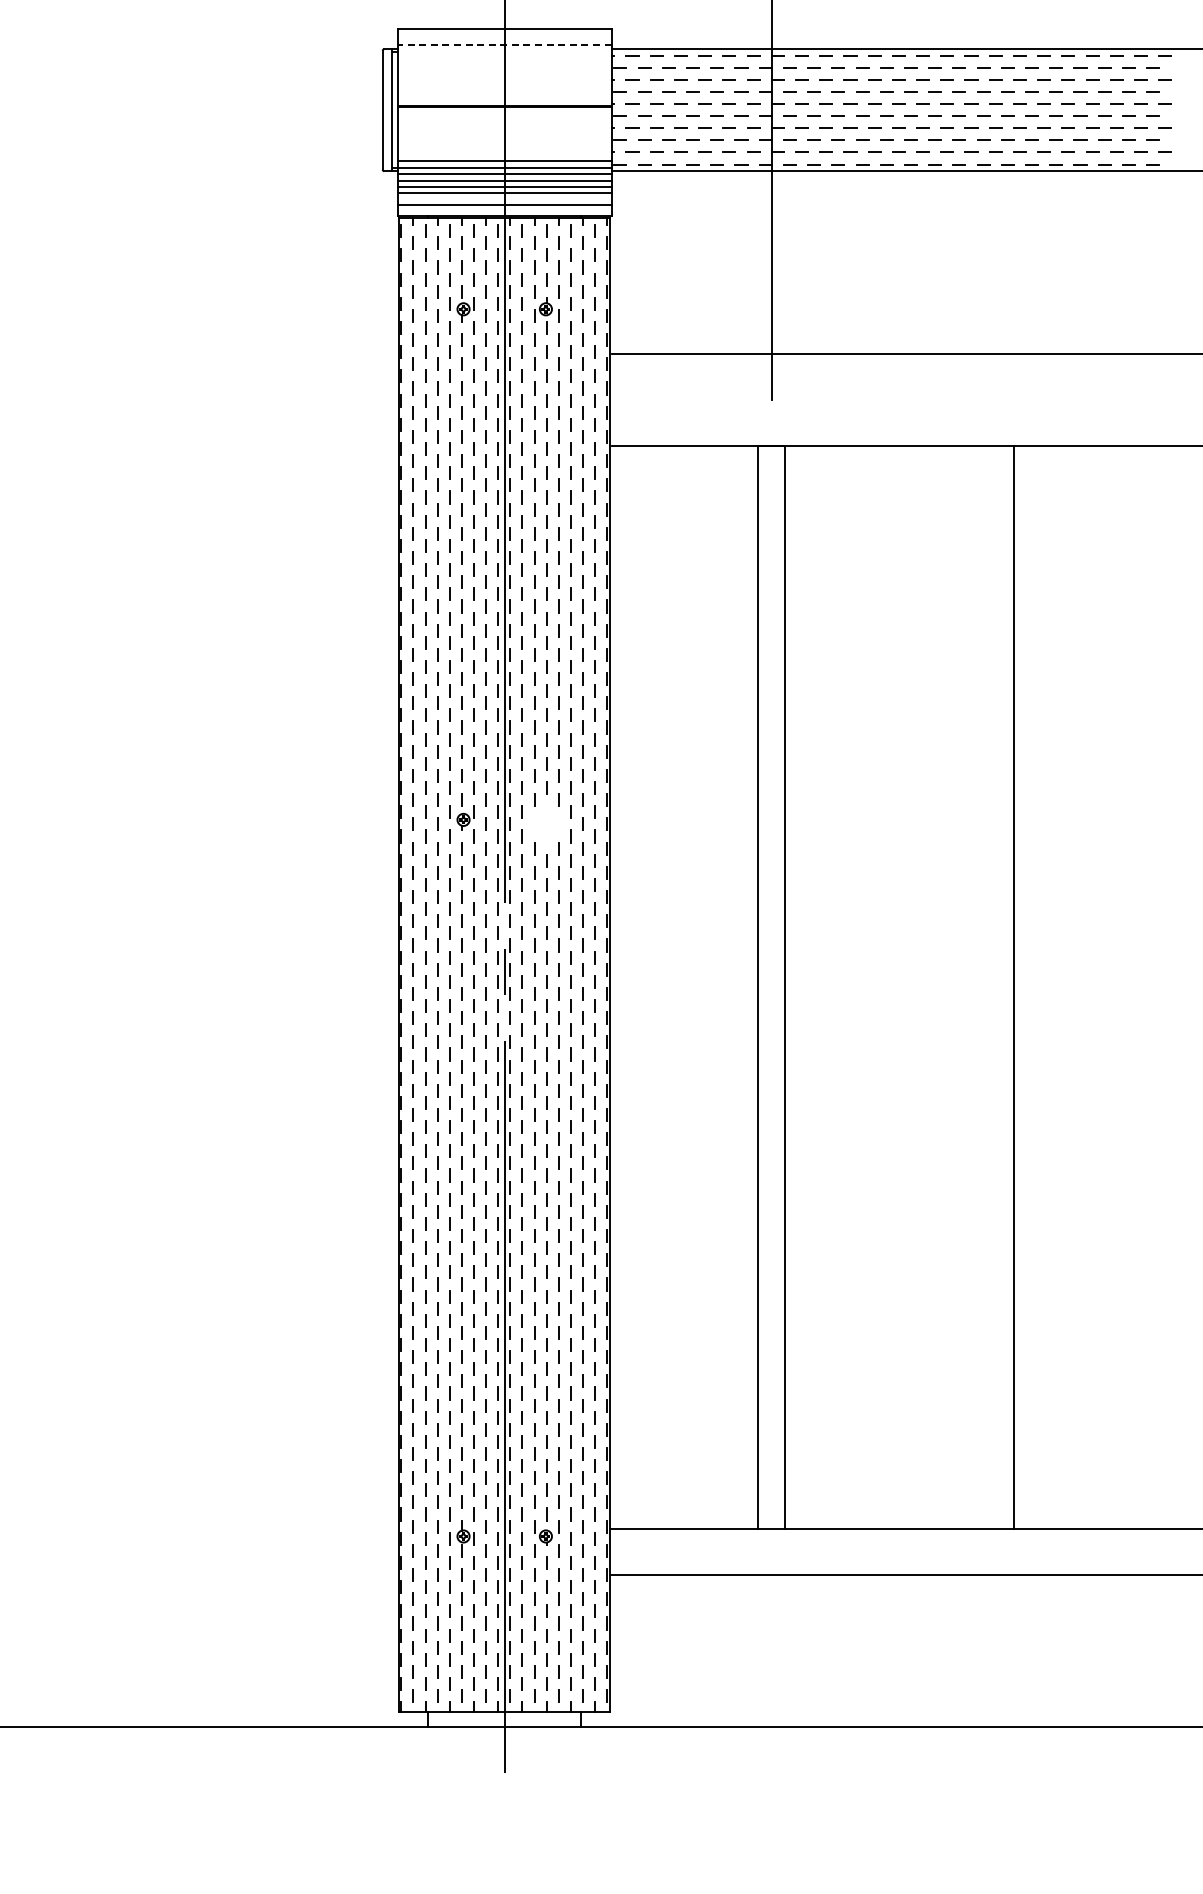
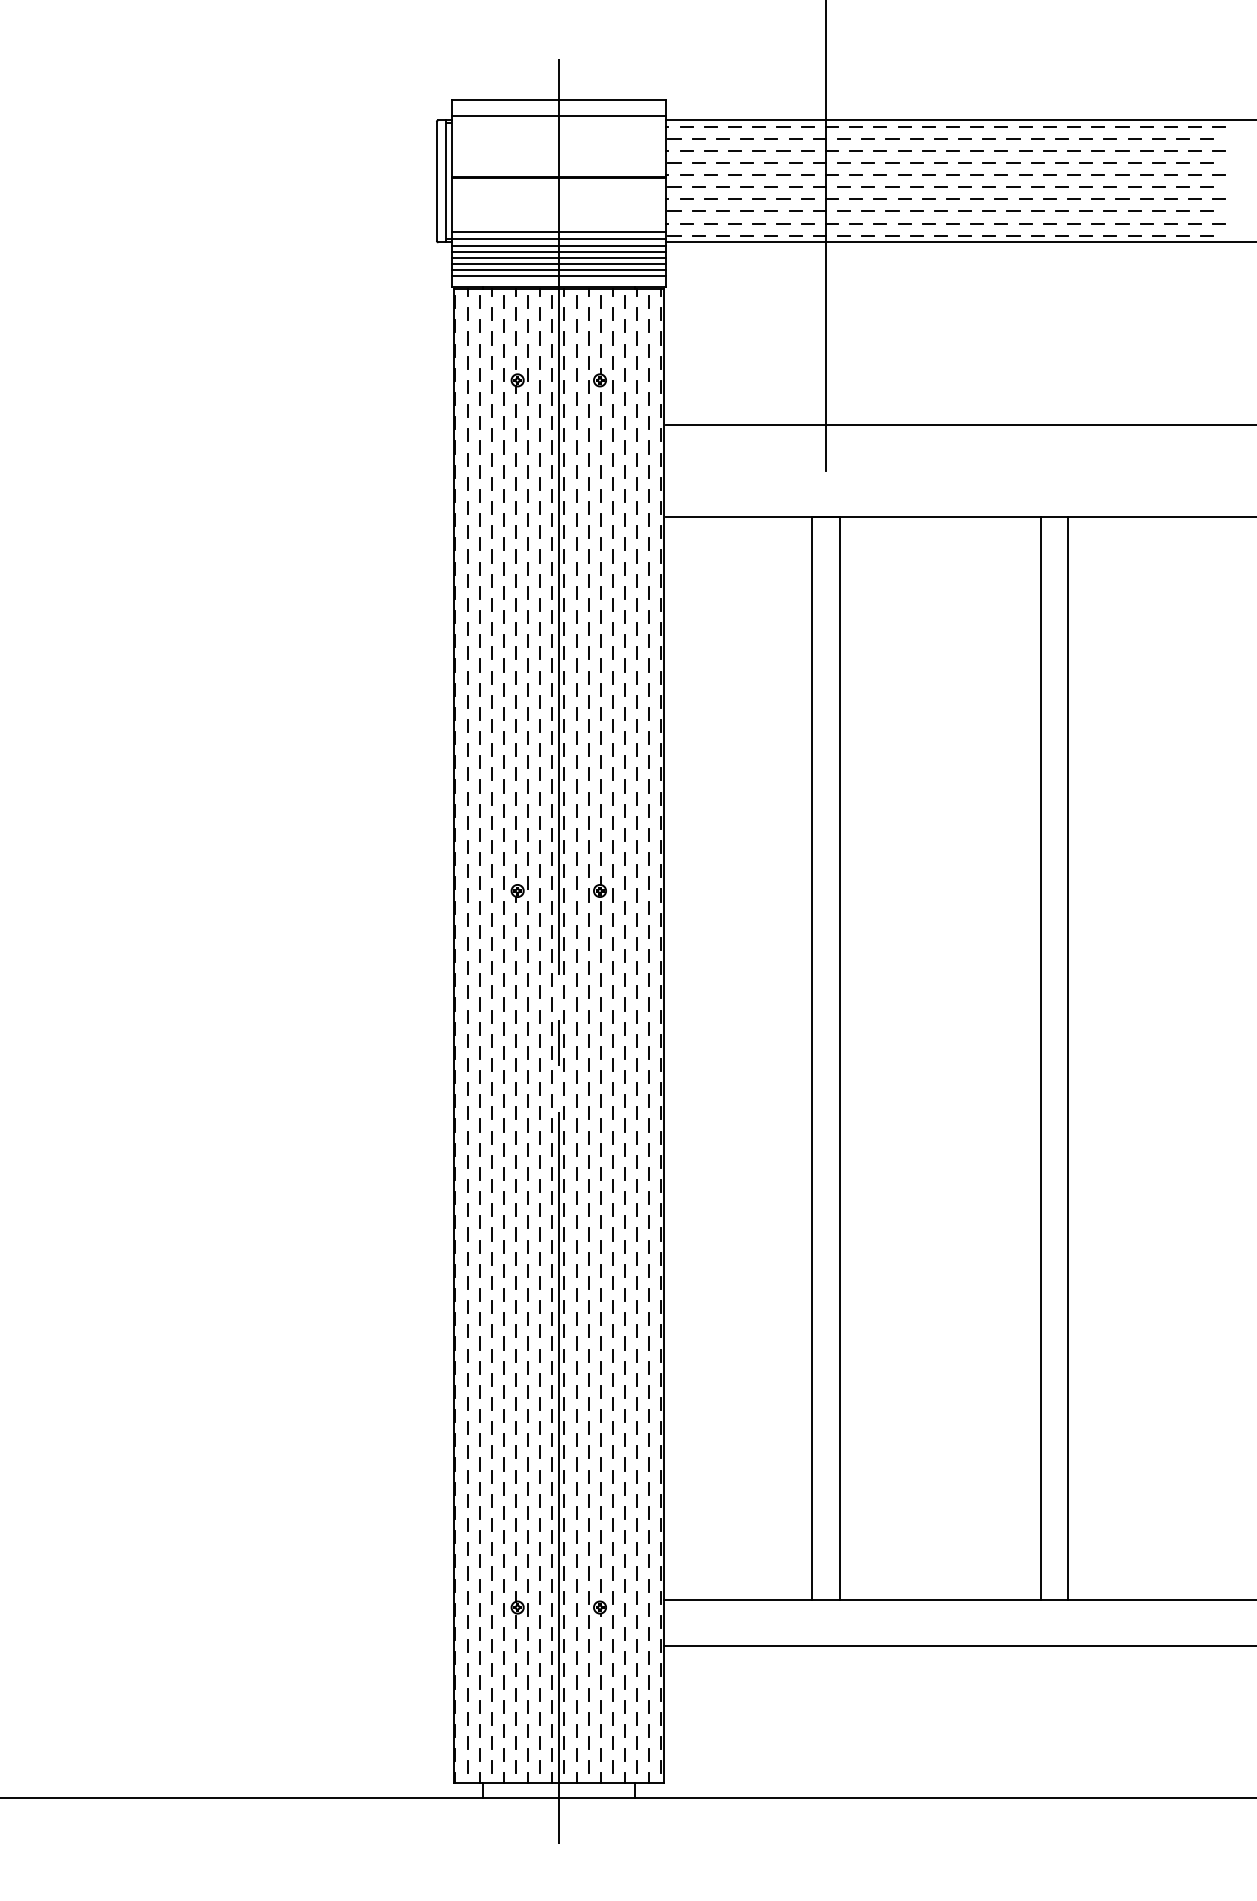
line: (504, 45) -> (558, 116), dashed -> solid
line: (504, 198) -> (558, 269), added
part: (546, 824) -> (600, 895), added
line: (986, 986) -> (1040, 1057), added

